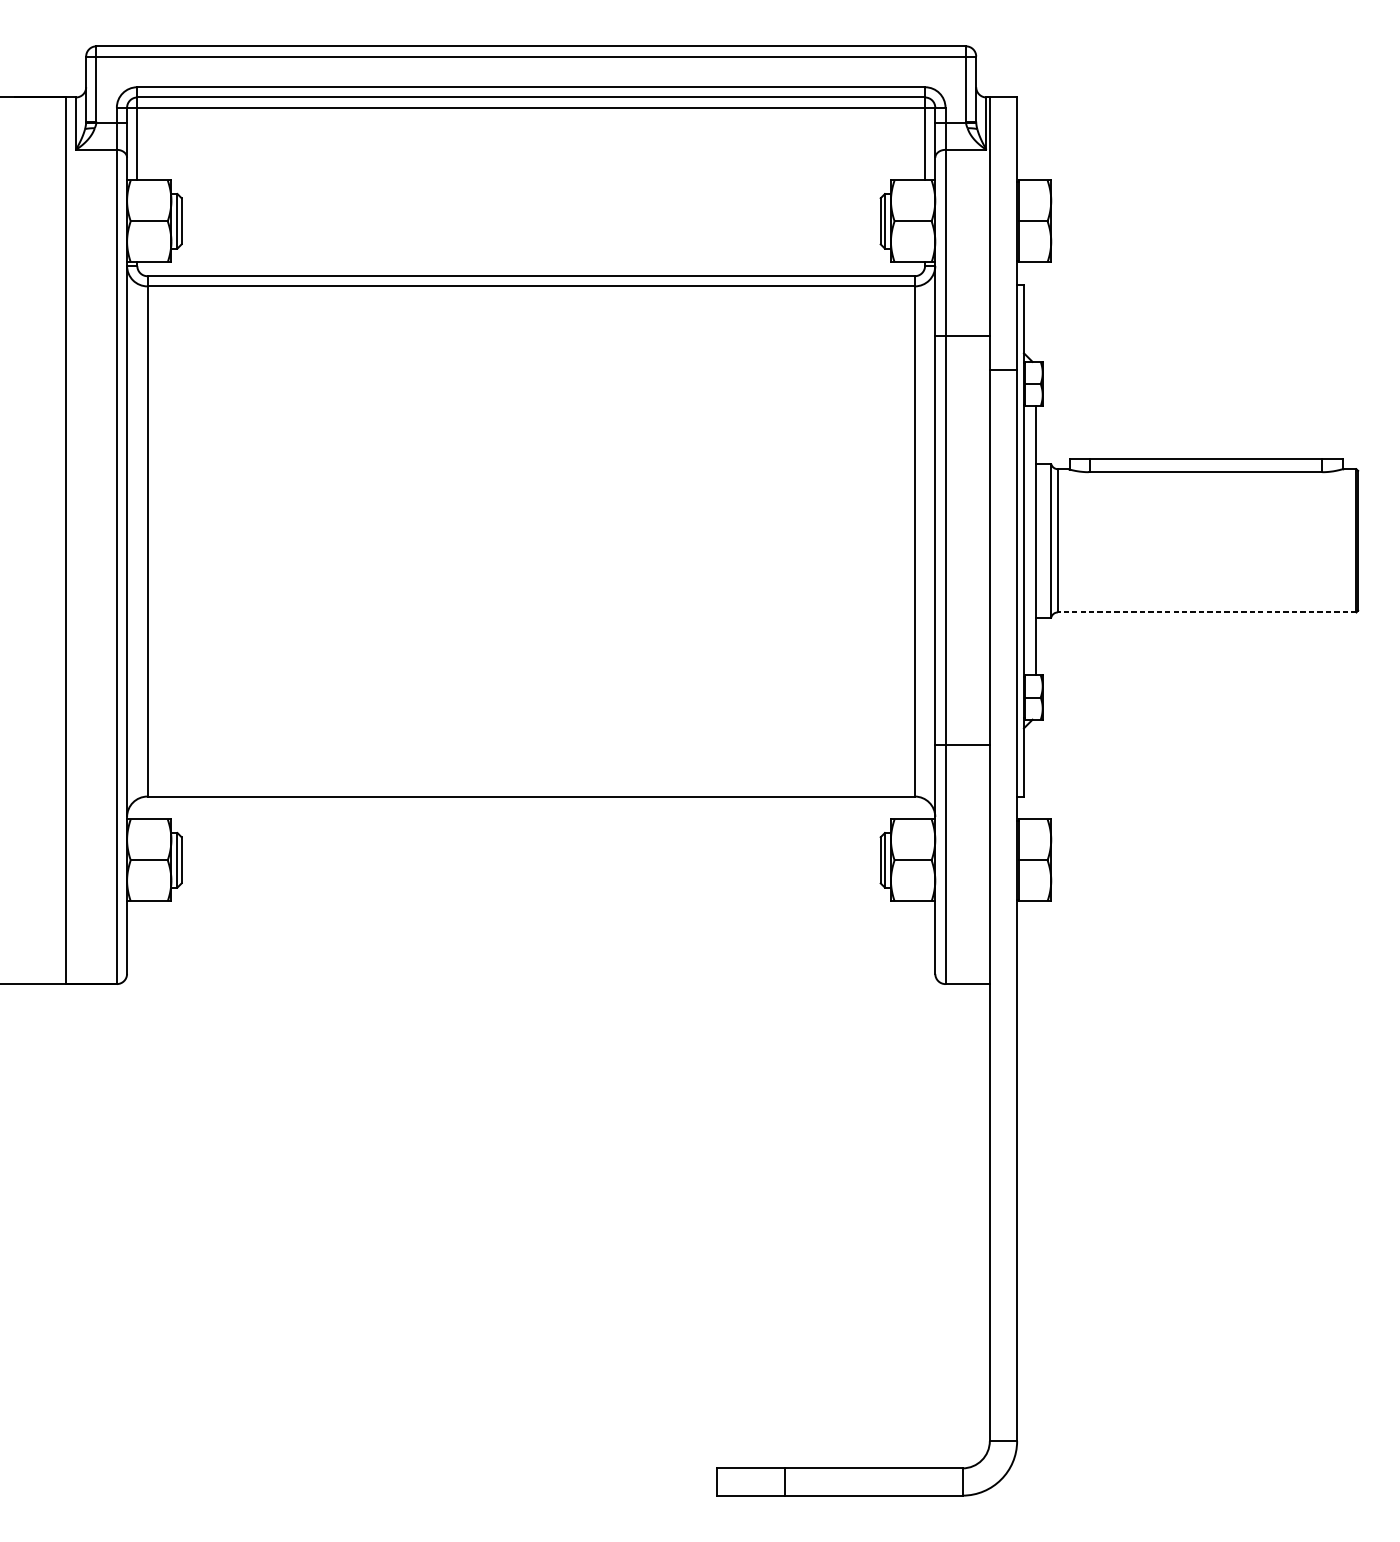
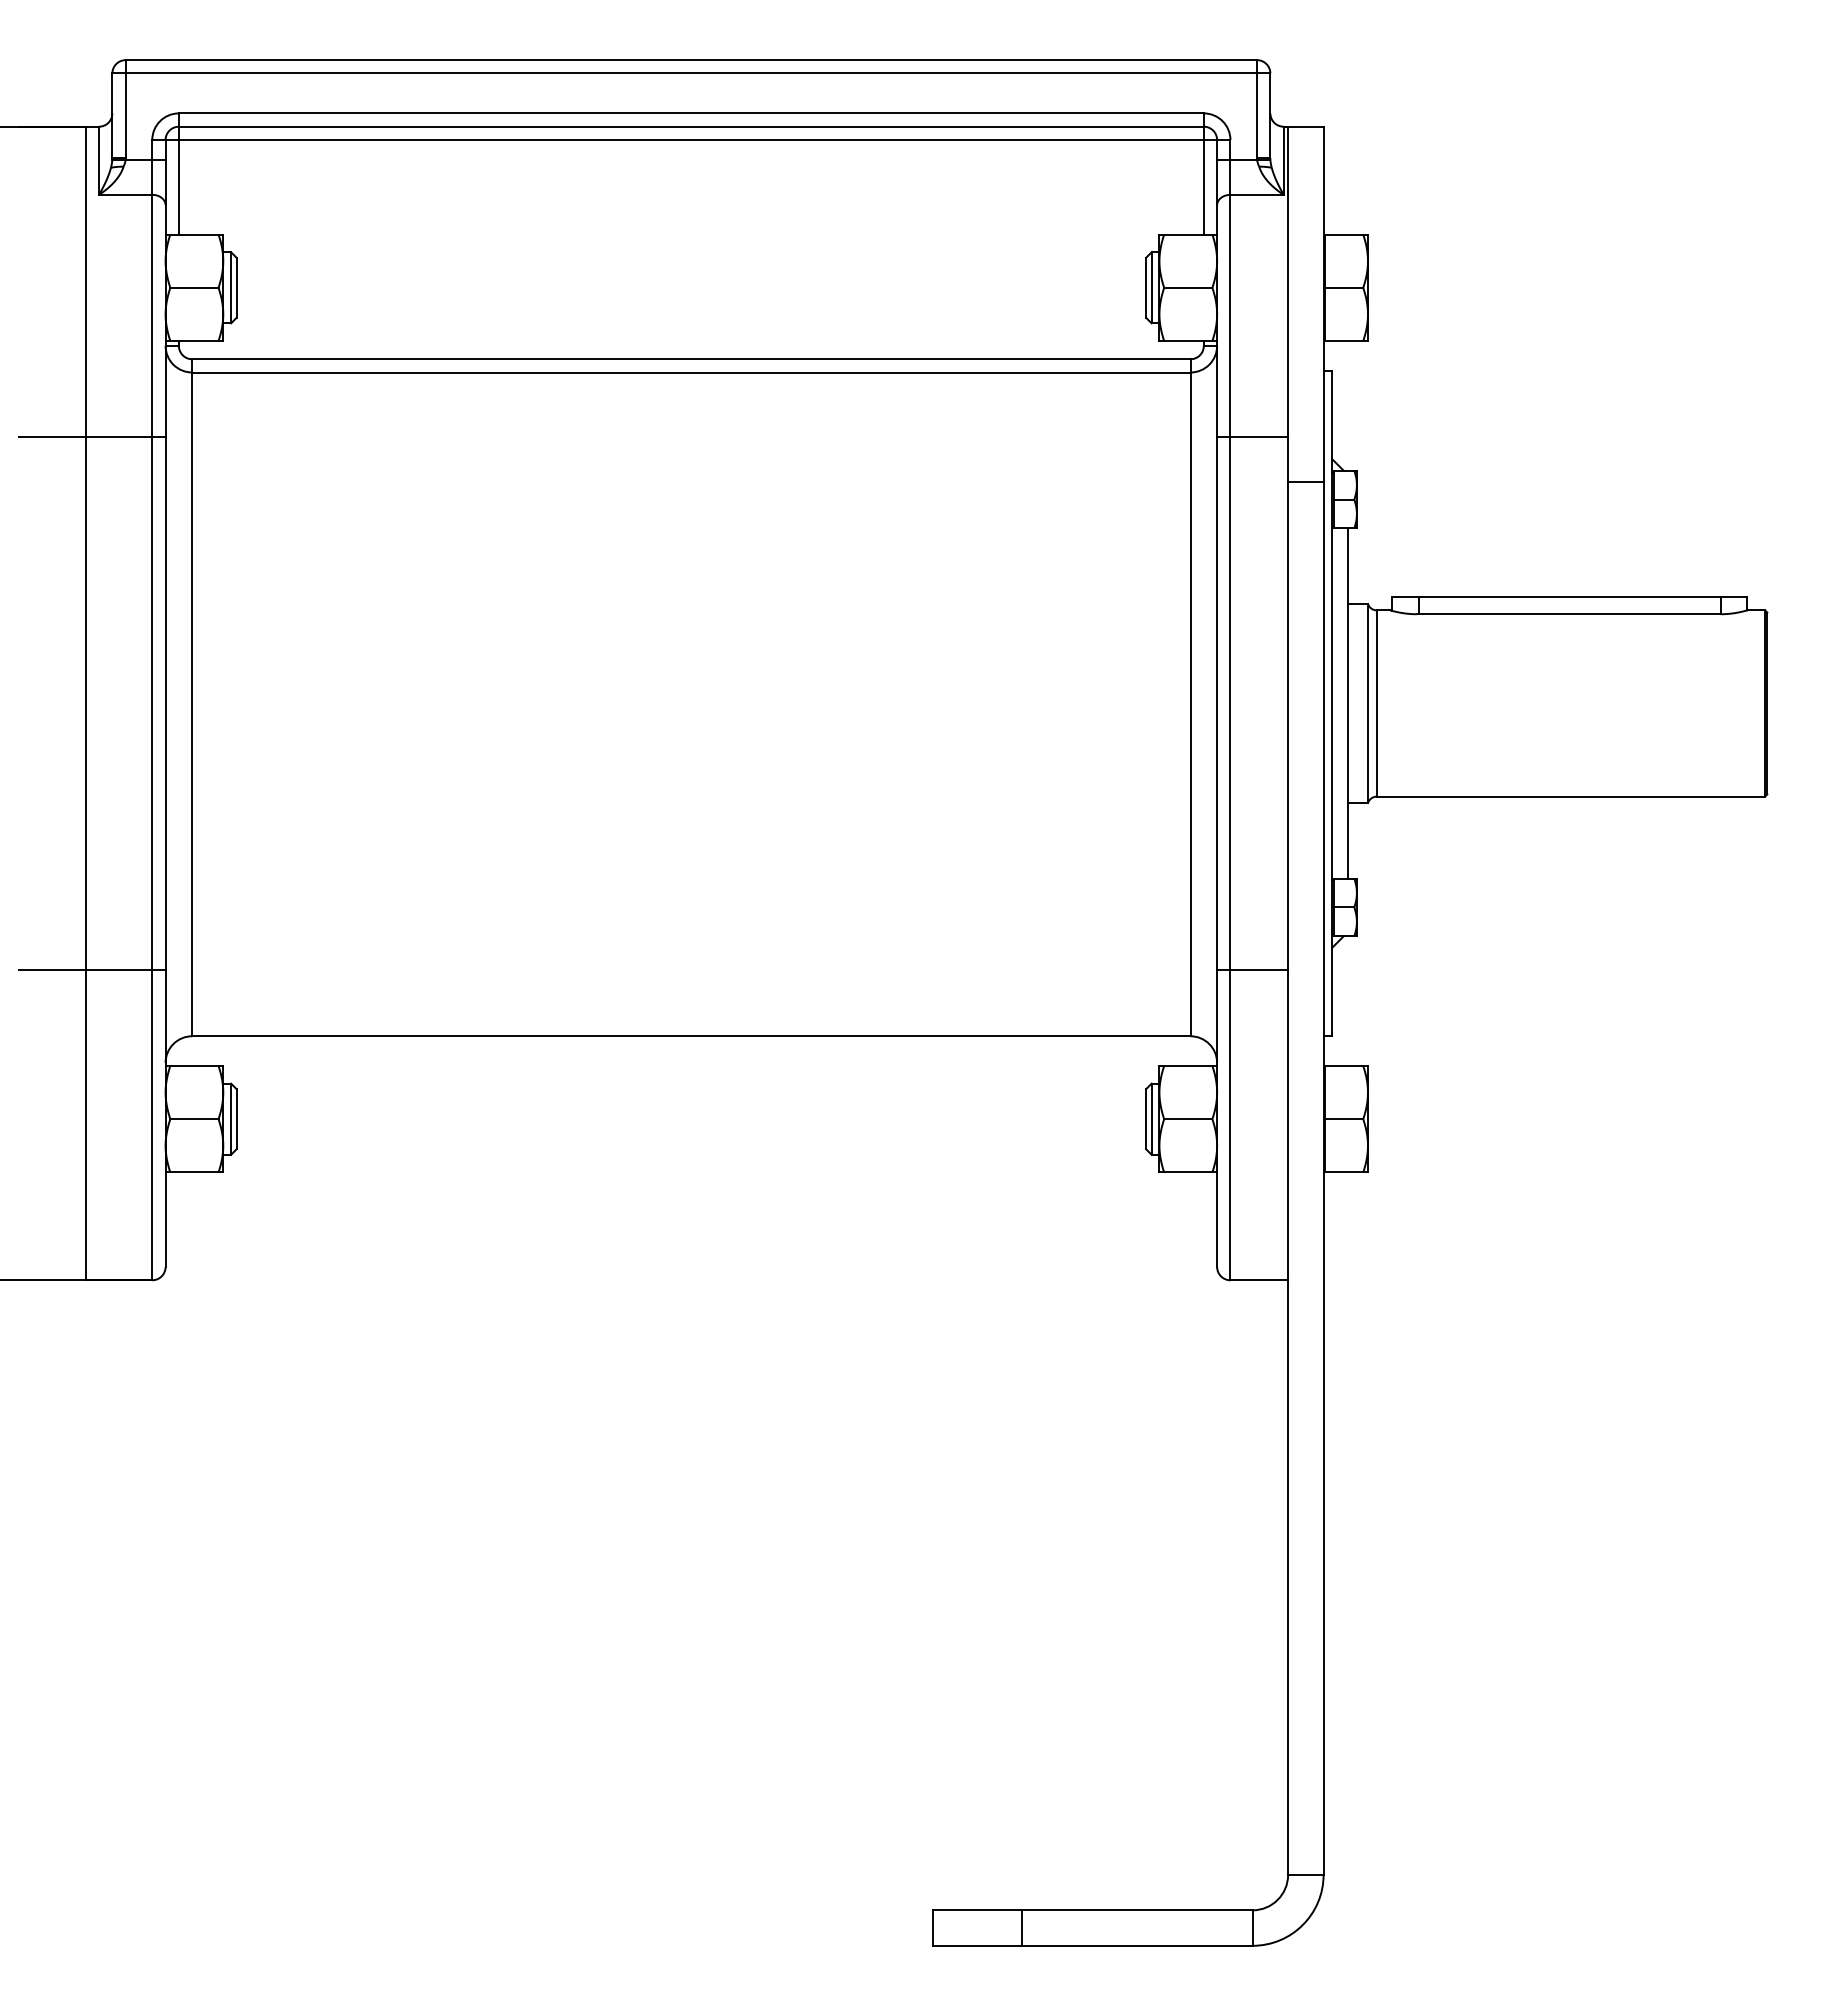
line: (70, 336) -> (92, 437), added
line: (1206, 612) -> (1570, 796), dashed -> solid
line: (70, 745) -> (92, 969), added

